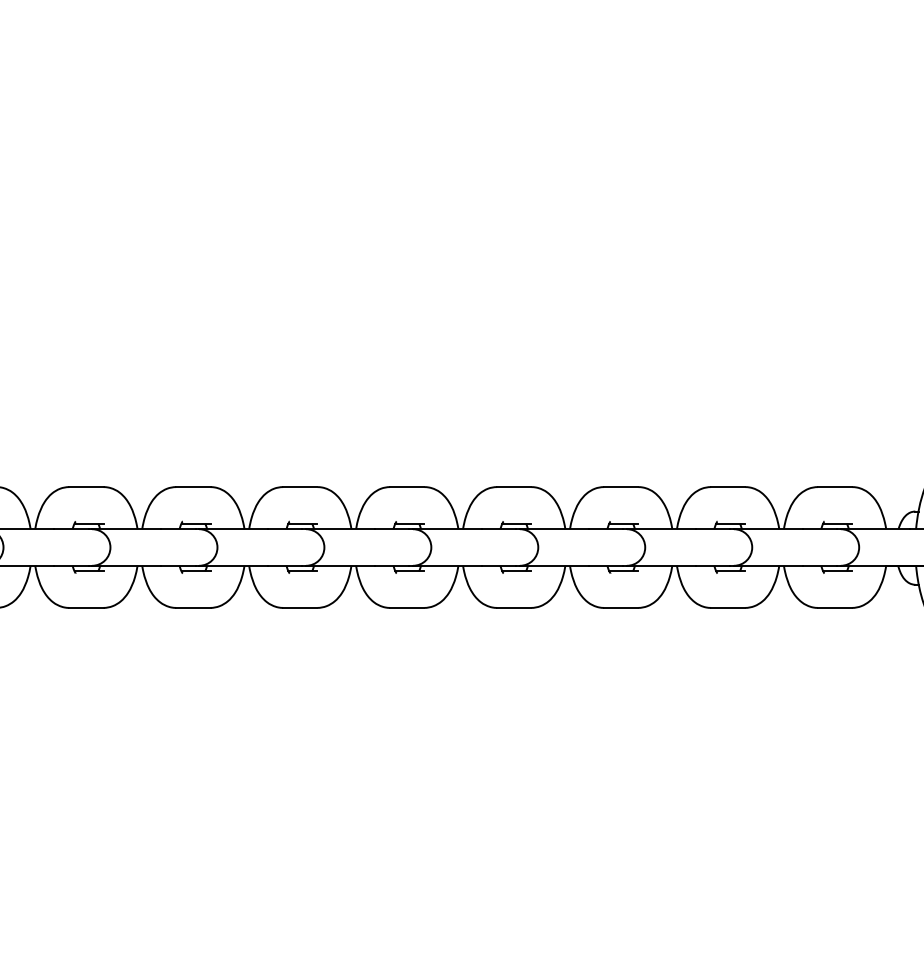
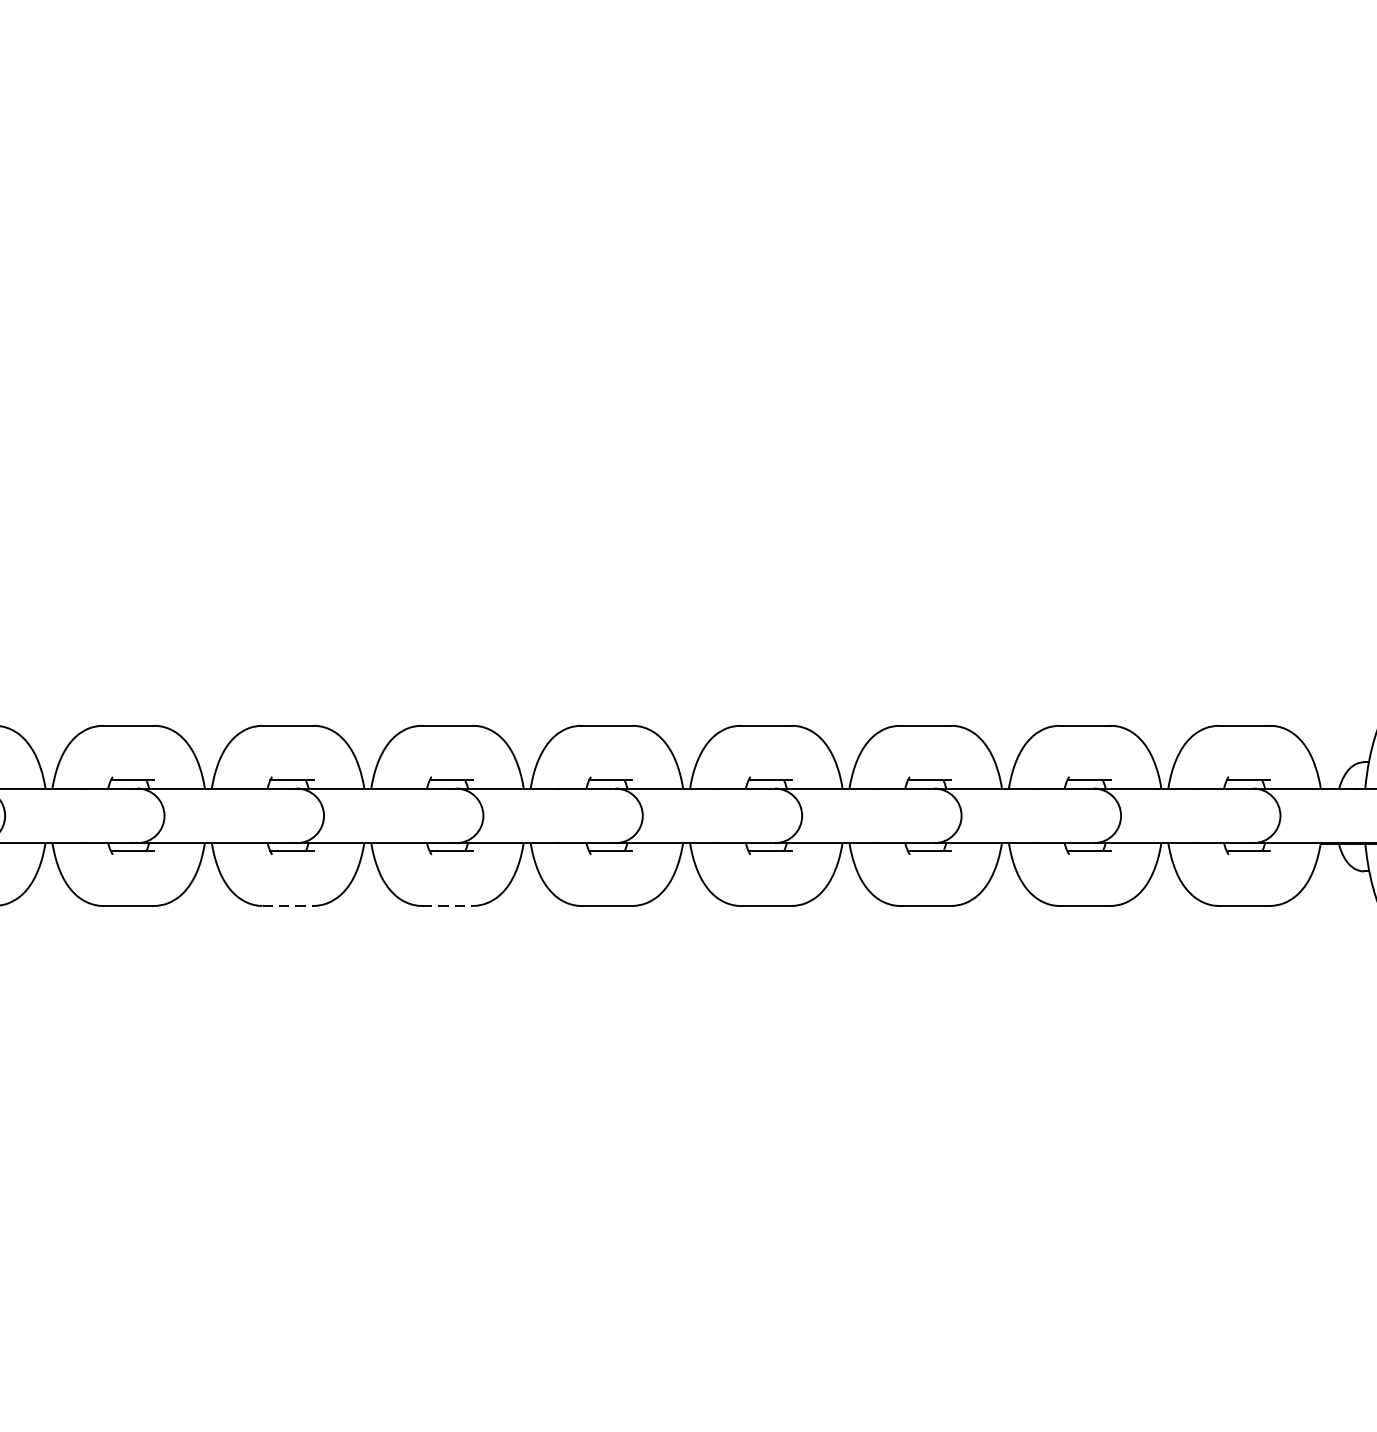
line: (193, 607) -> (288, 905), solid -> dashed
line: (300, 607) -> (447, 905), solid -> dashed

